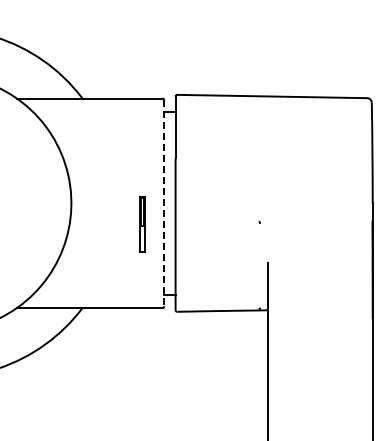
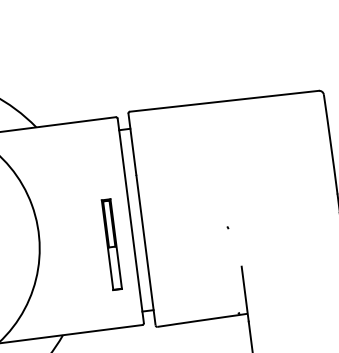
line: (164, 203) -> (131, 221), dashed -> solid
part: (142, 224) -> (111, 244), size x1.67

